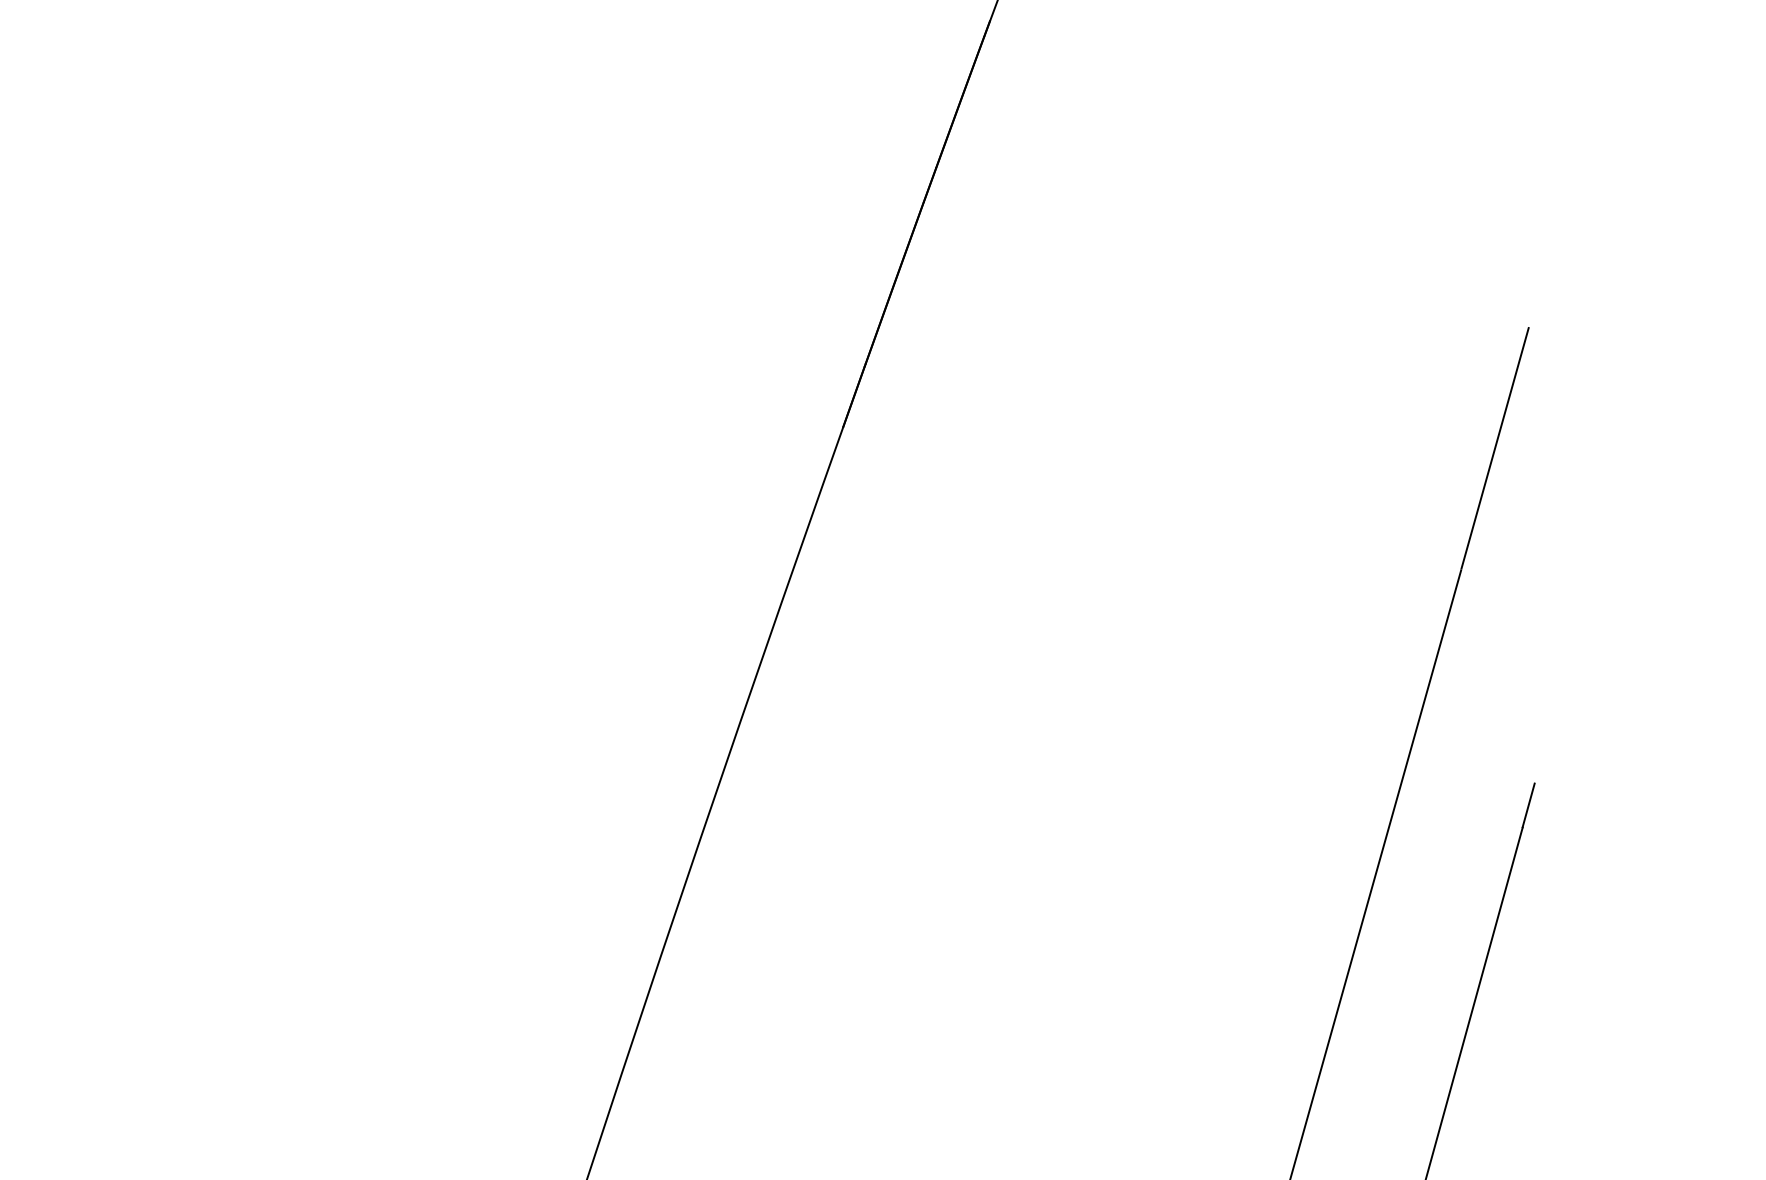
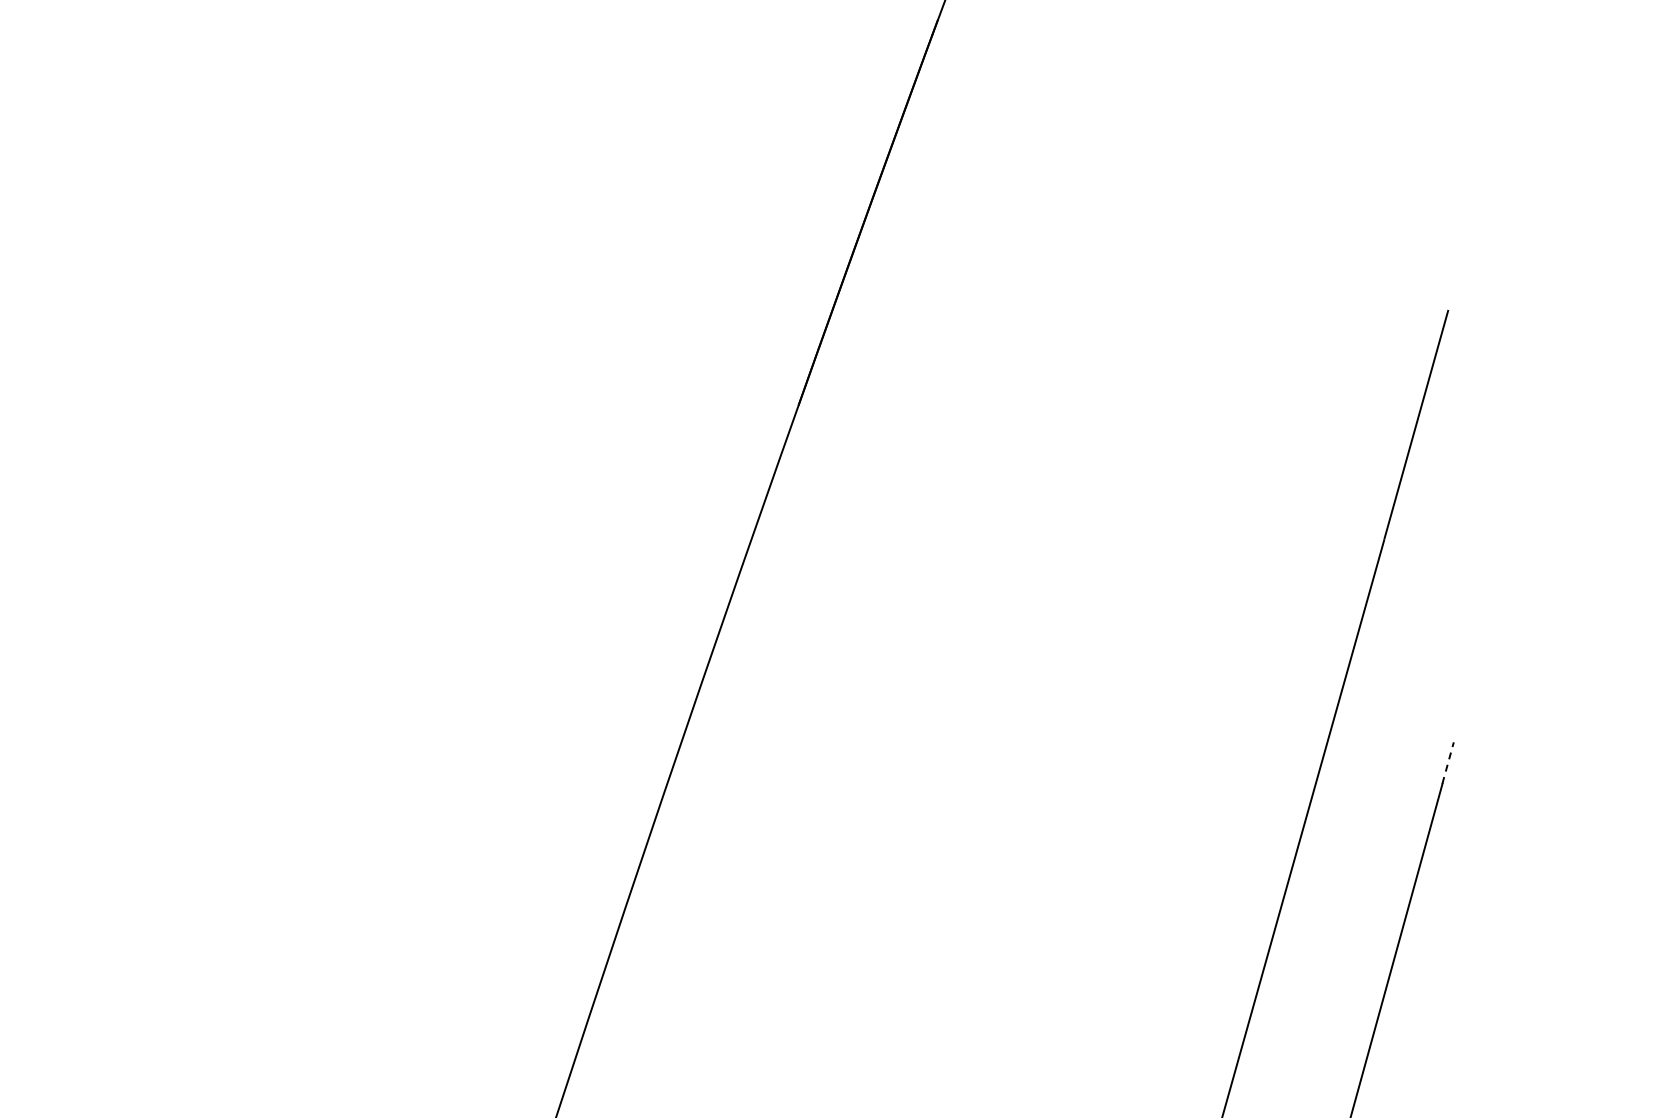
line: (1529, 805) -> (1448, 763), solid -> dashed

